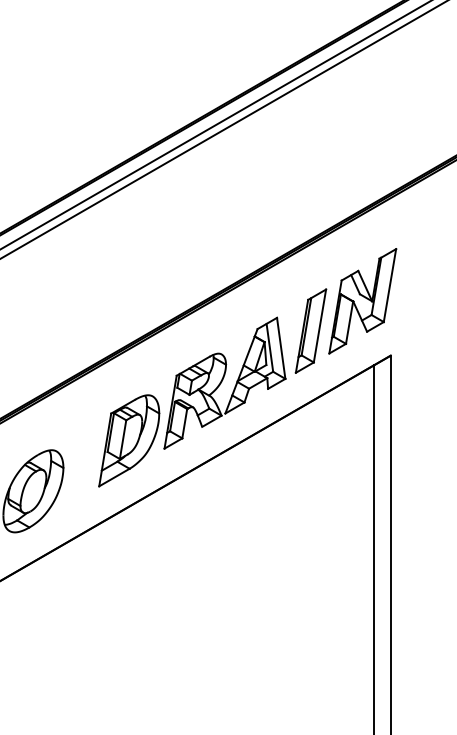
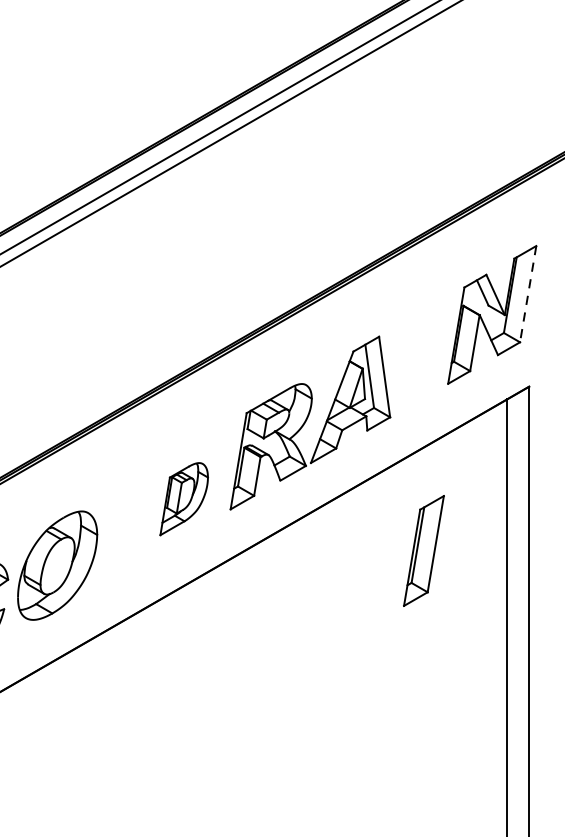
line: (389, 285) -> (527, 294), solid -> dashed
part: (310, 330) -> (423, 550), moved
part: (129, 440) -> (184, 498), size x0.6

